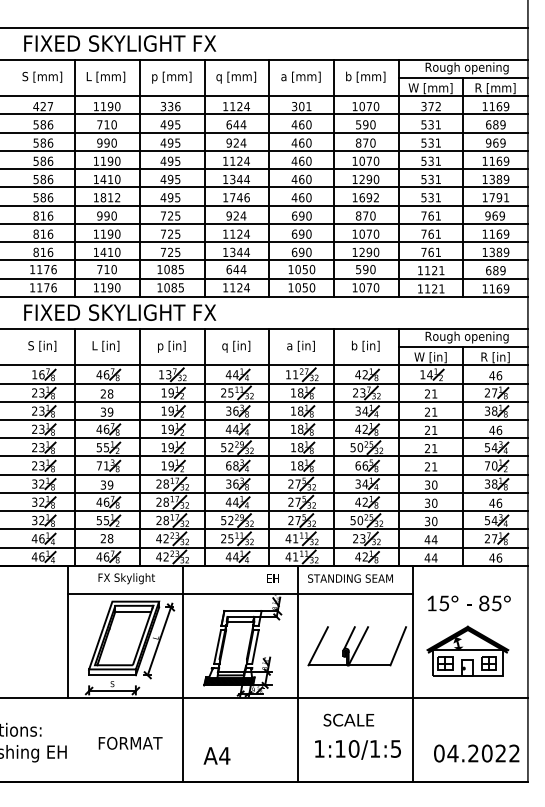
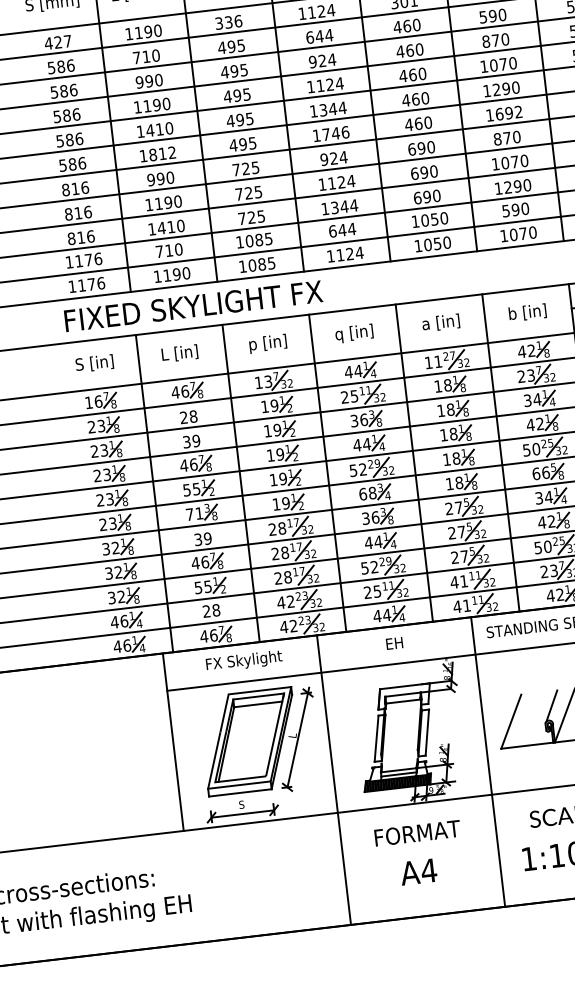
text: (272, 578) -> (393, 643), moved
text: (130, 742) -> (417, 832), moved
text: (216, 755) -> (417, 871), moved

